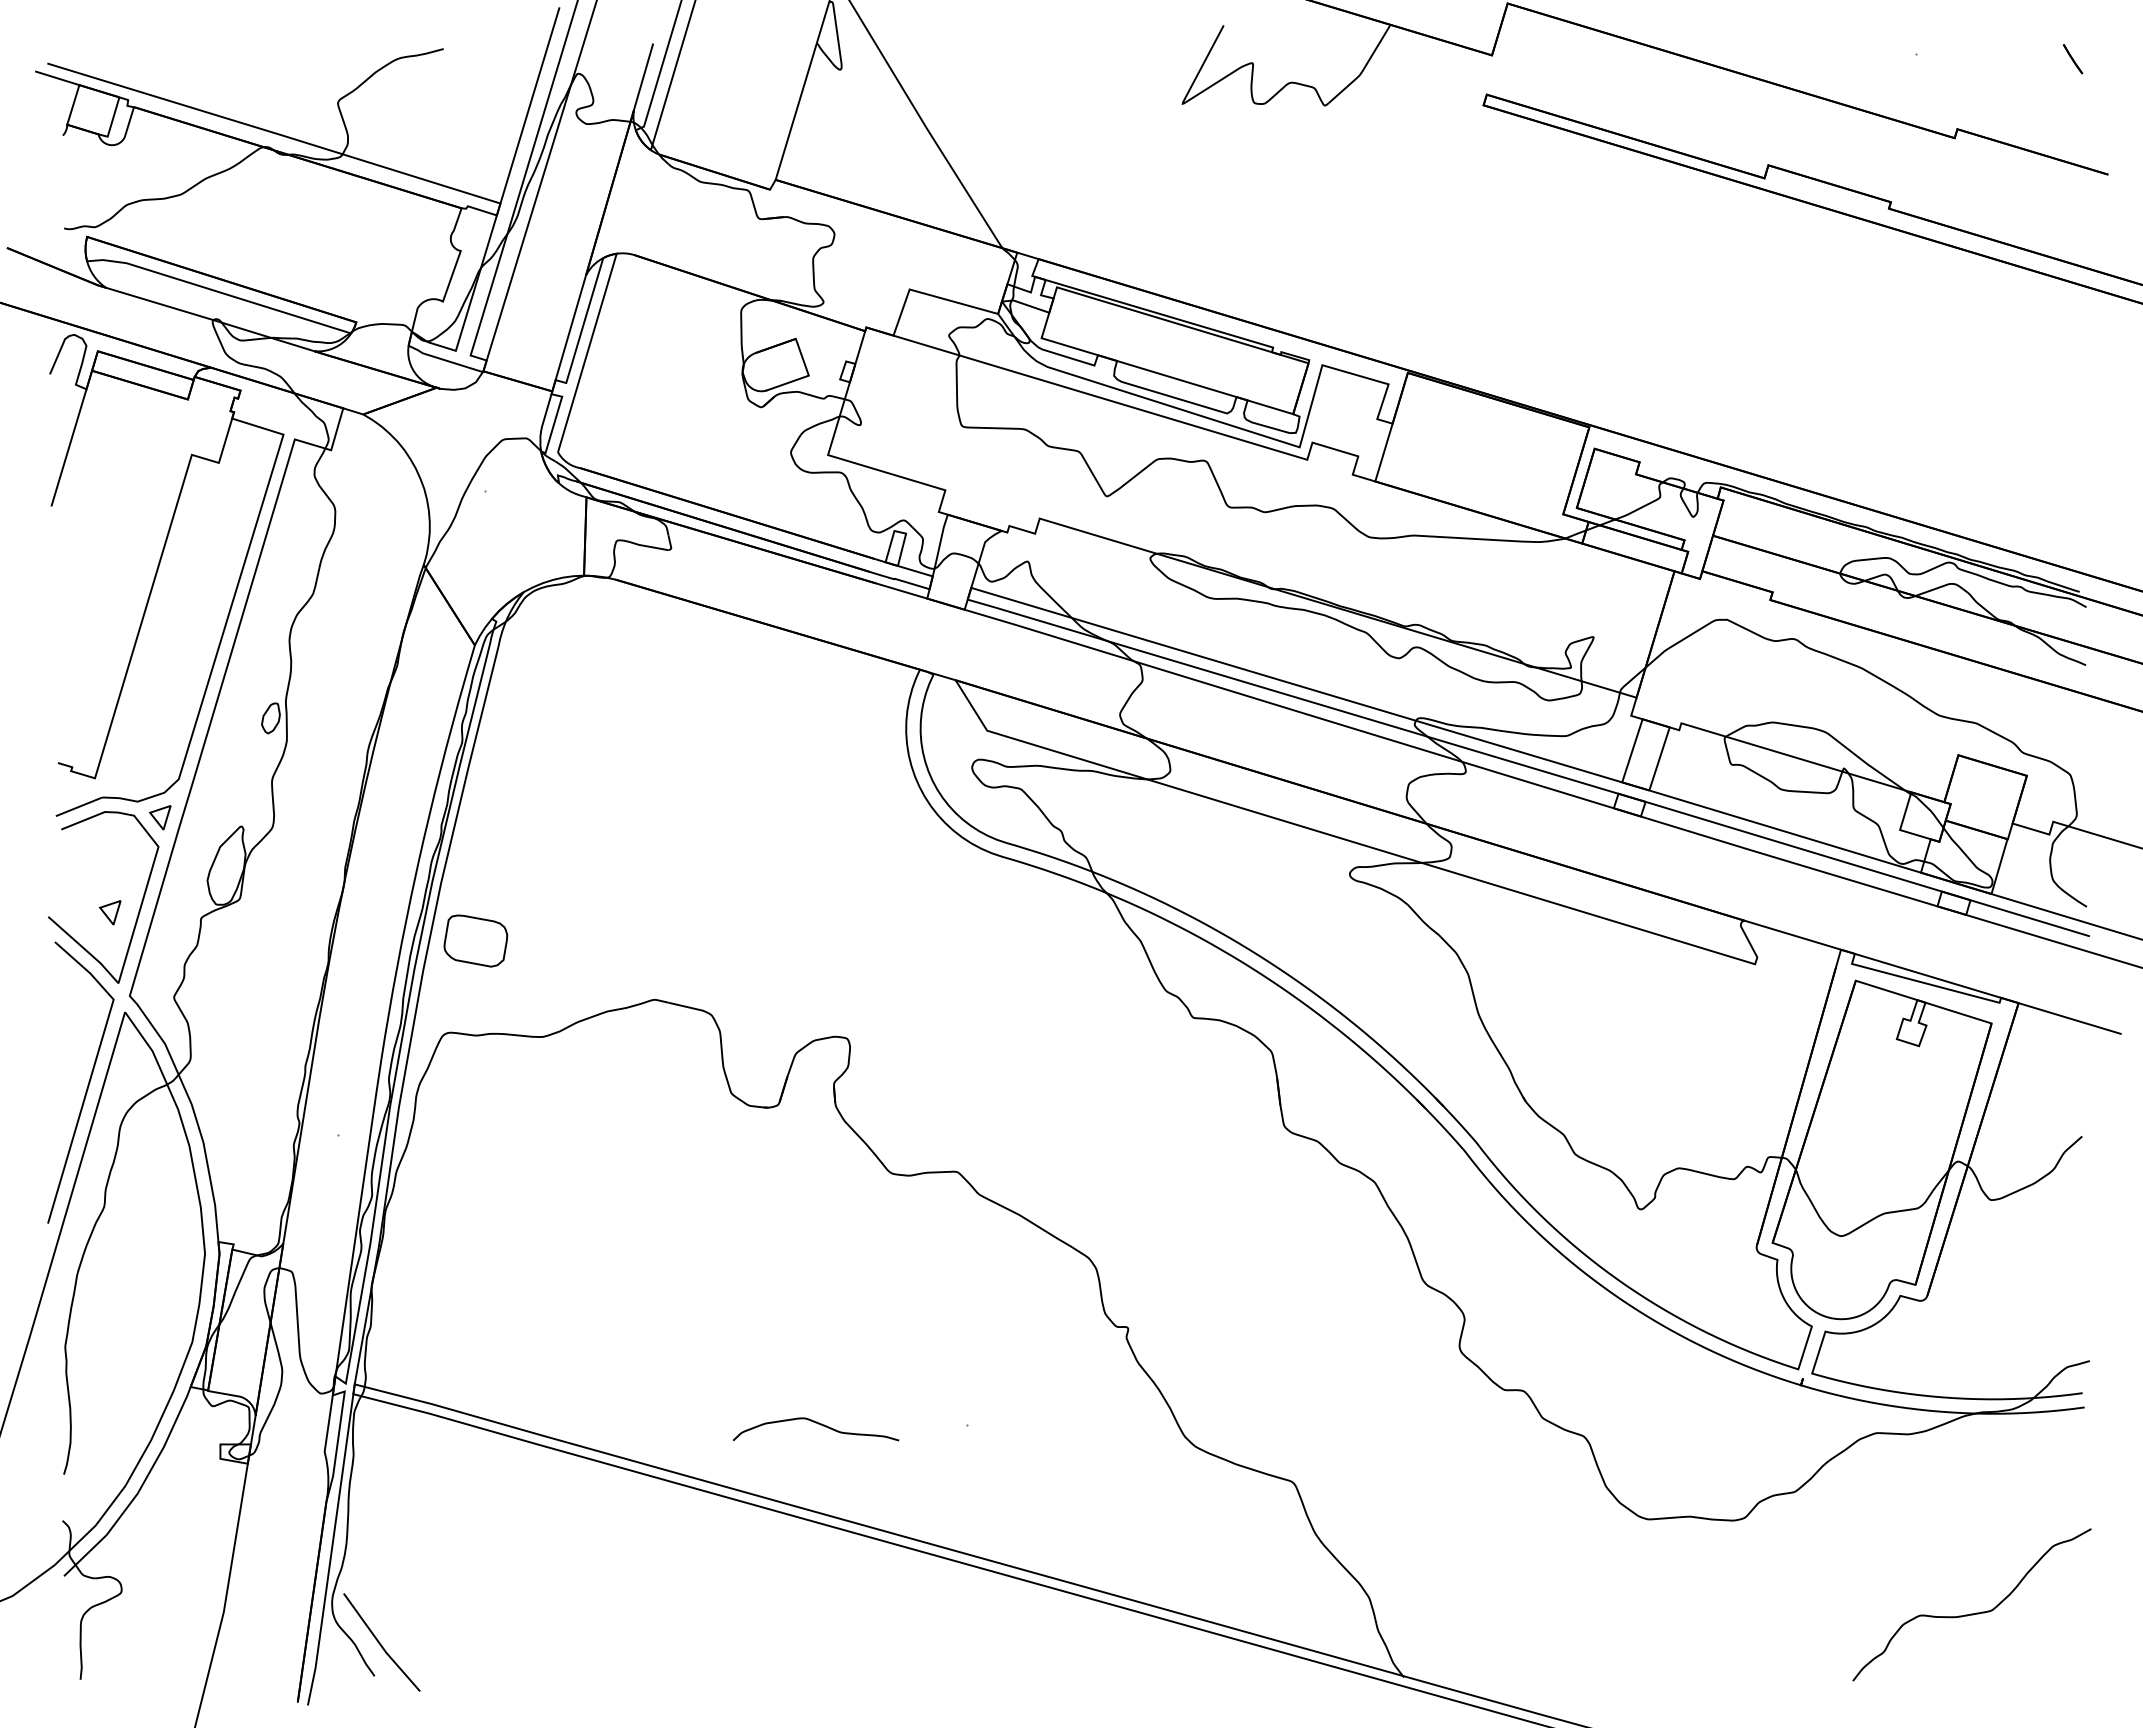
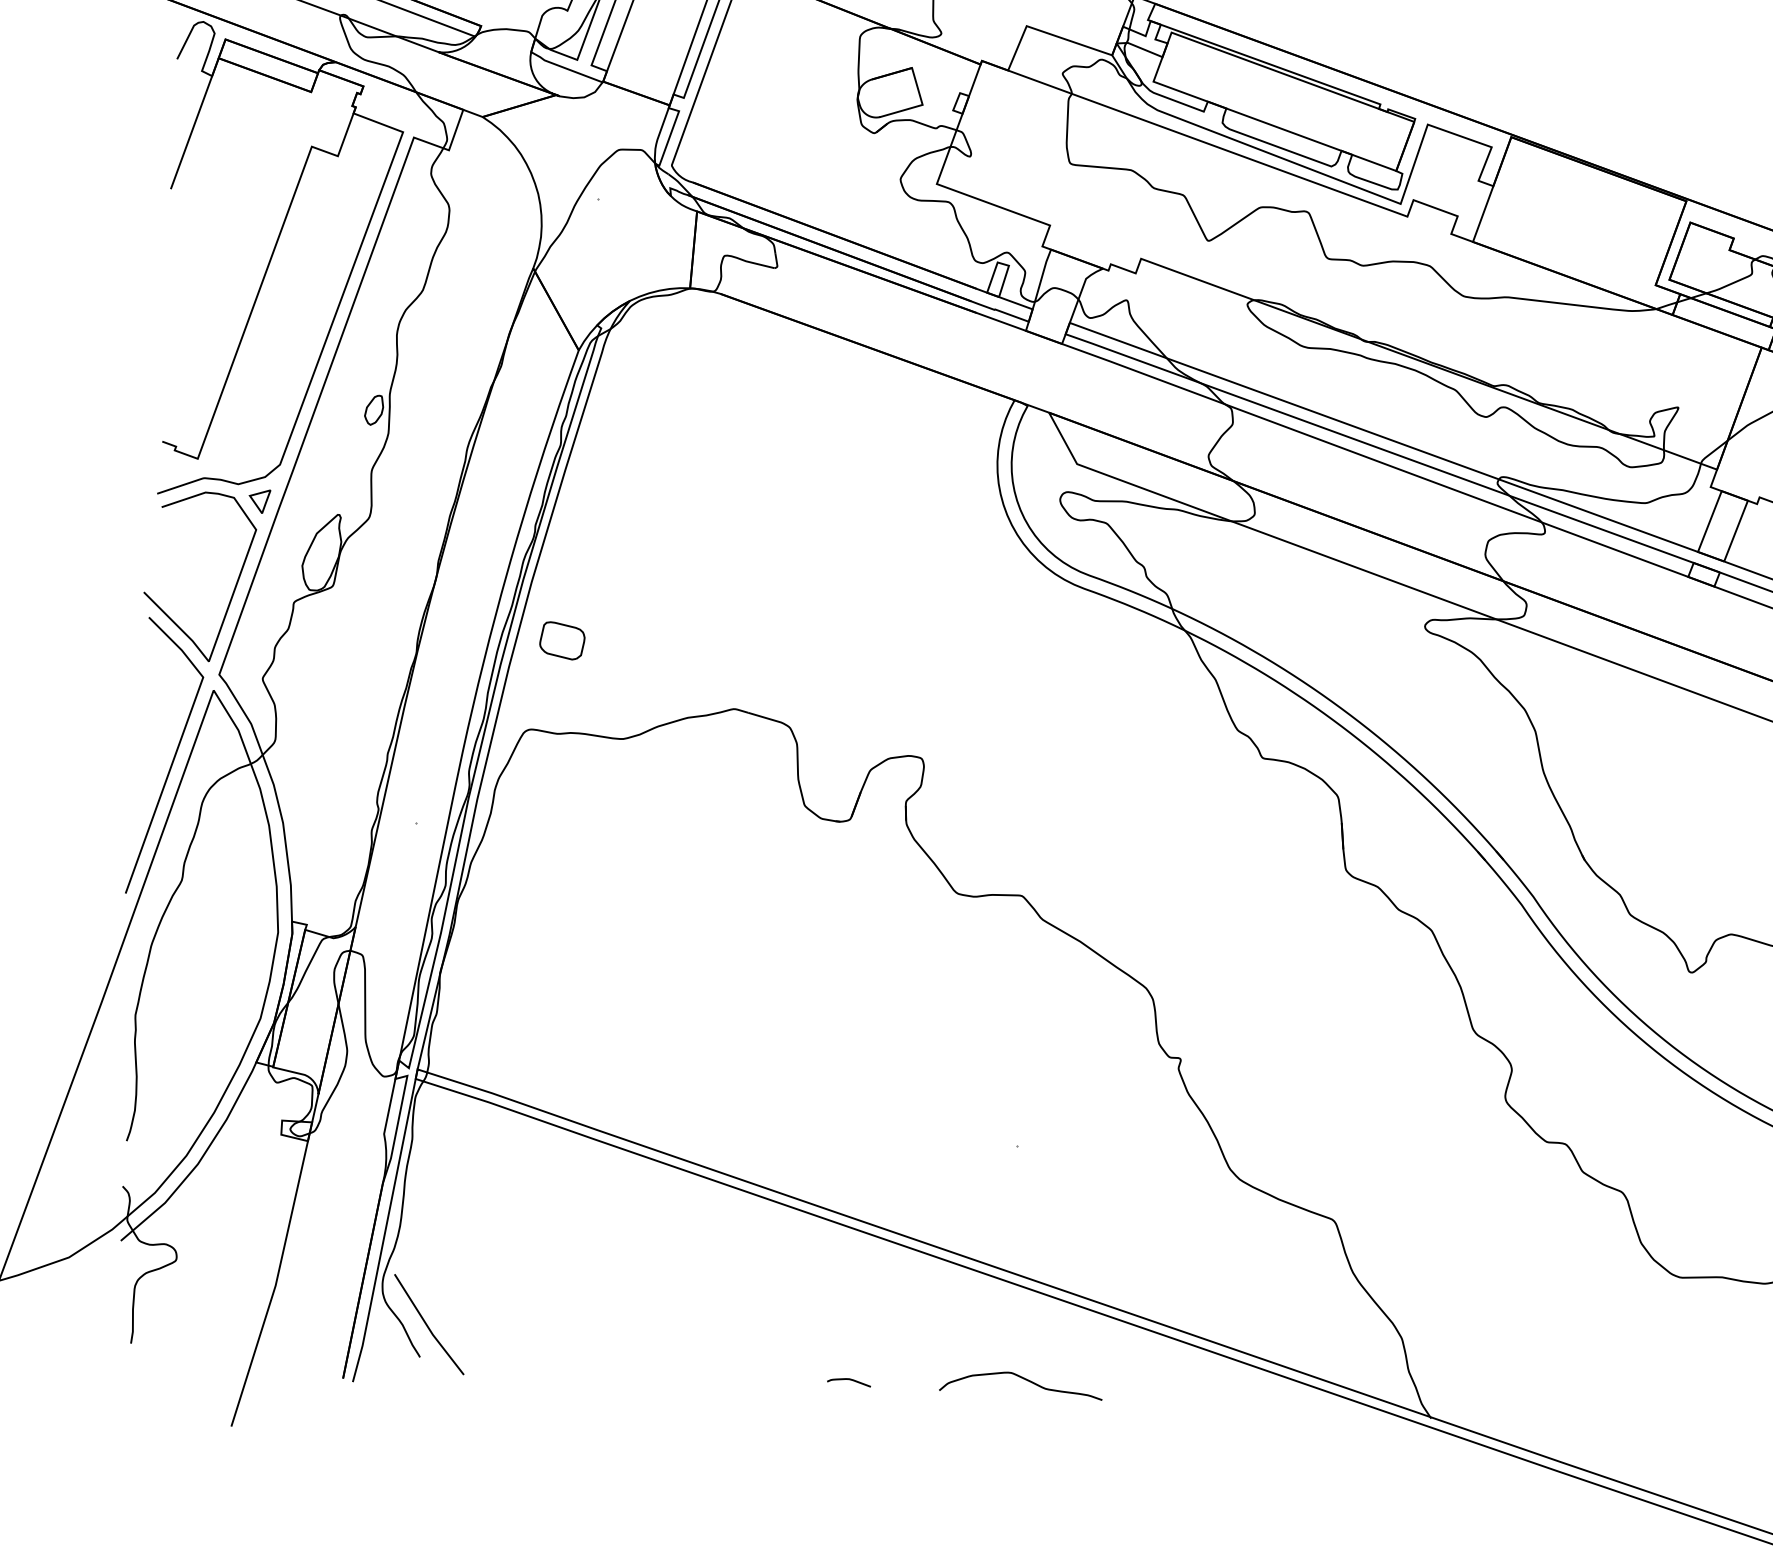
part: (109, 912) -> (204, 591), removed
part: (475, 940) -> (562, 640), size x0.71
curve: (818, 1424) -> (1024, 1379), moved
curve: (810, 1673) -> (848, 1380), added

